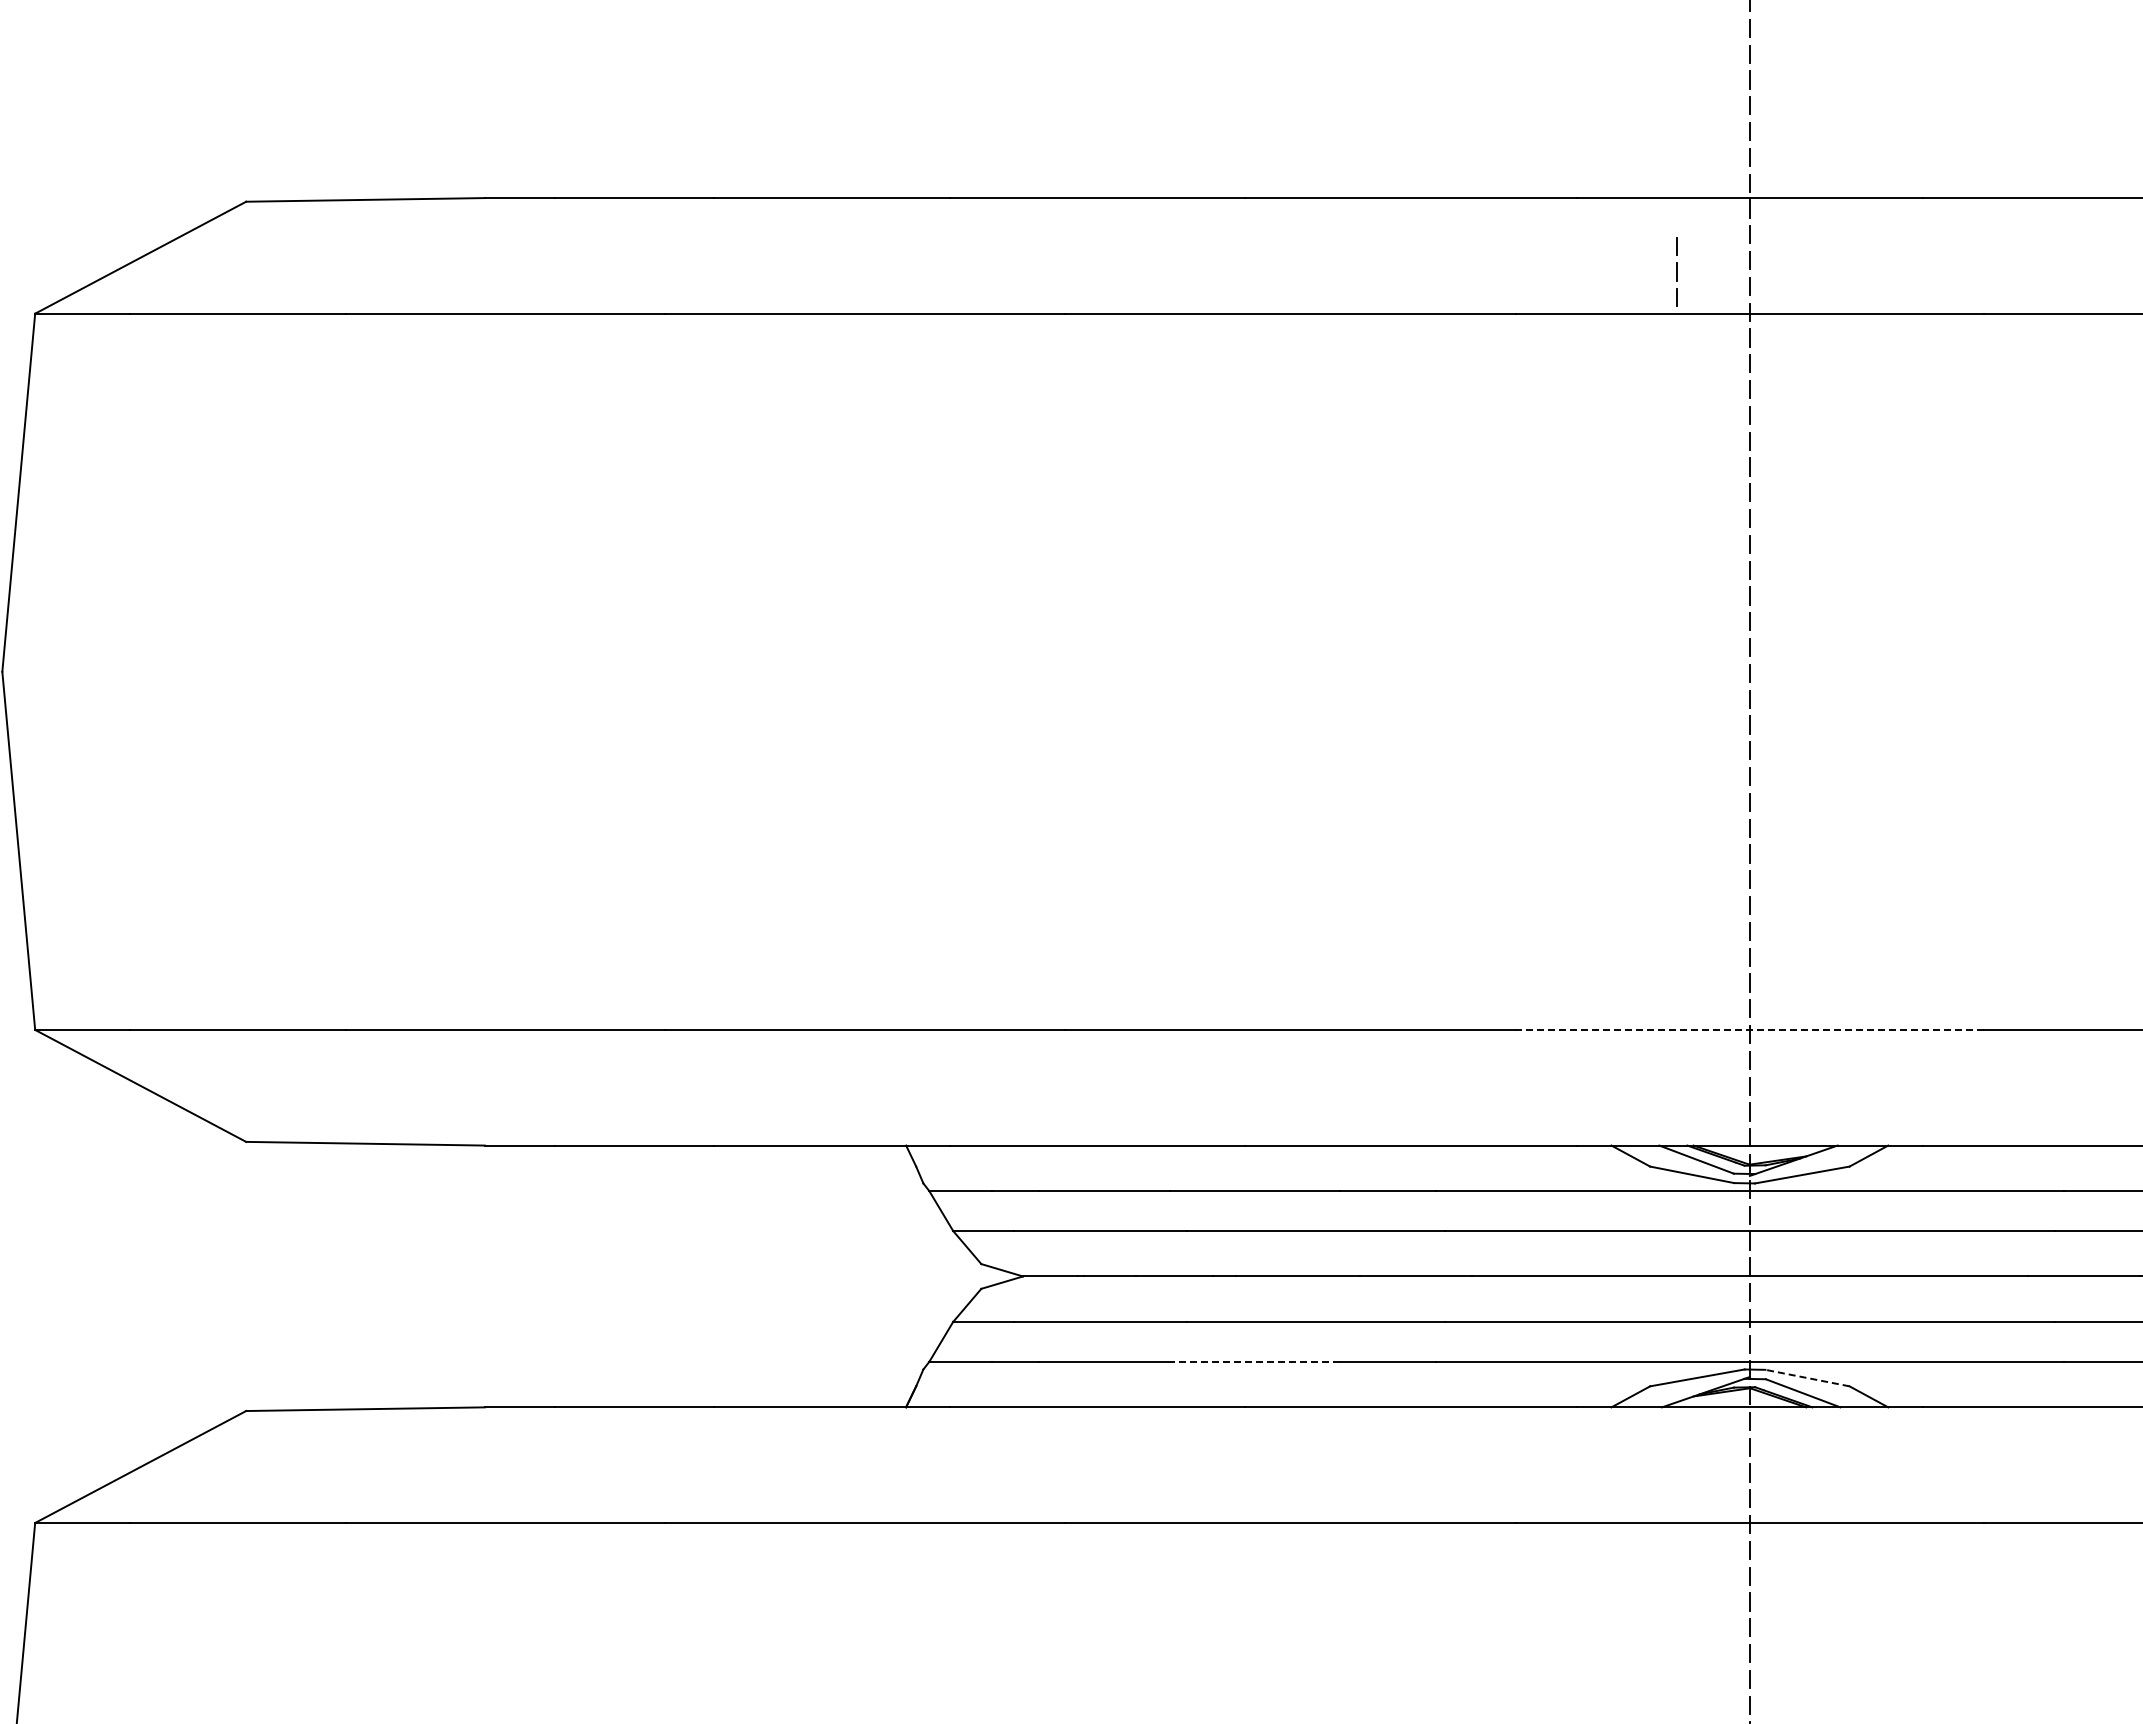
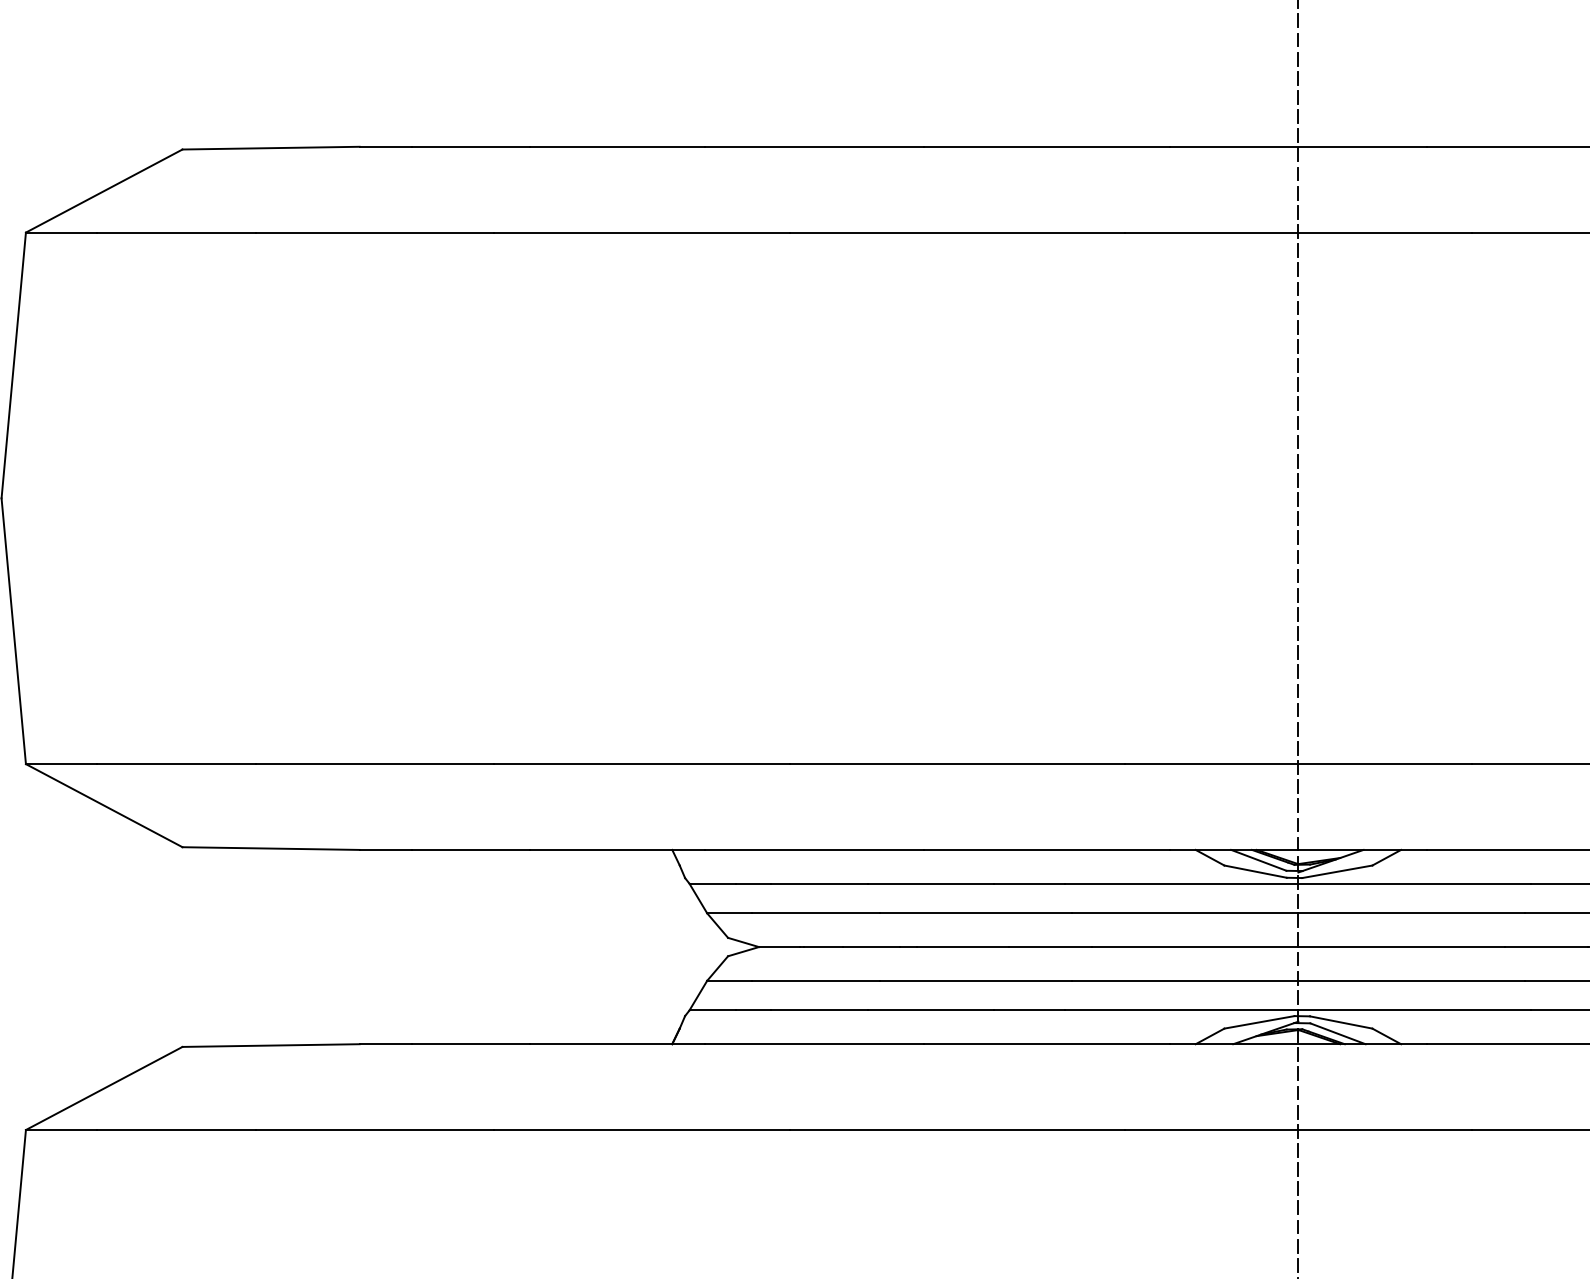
line: (1676, 271) -> (1243, 201), removed
line: (1749, 1029) -> (1298, 763), dashed -> solid
line: (1254, 1361) -> (930, 1010), dashed -> solid
line: (1807, 1378) -> (1341, 1022), dashed -> solid

